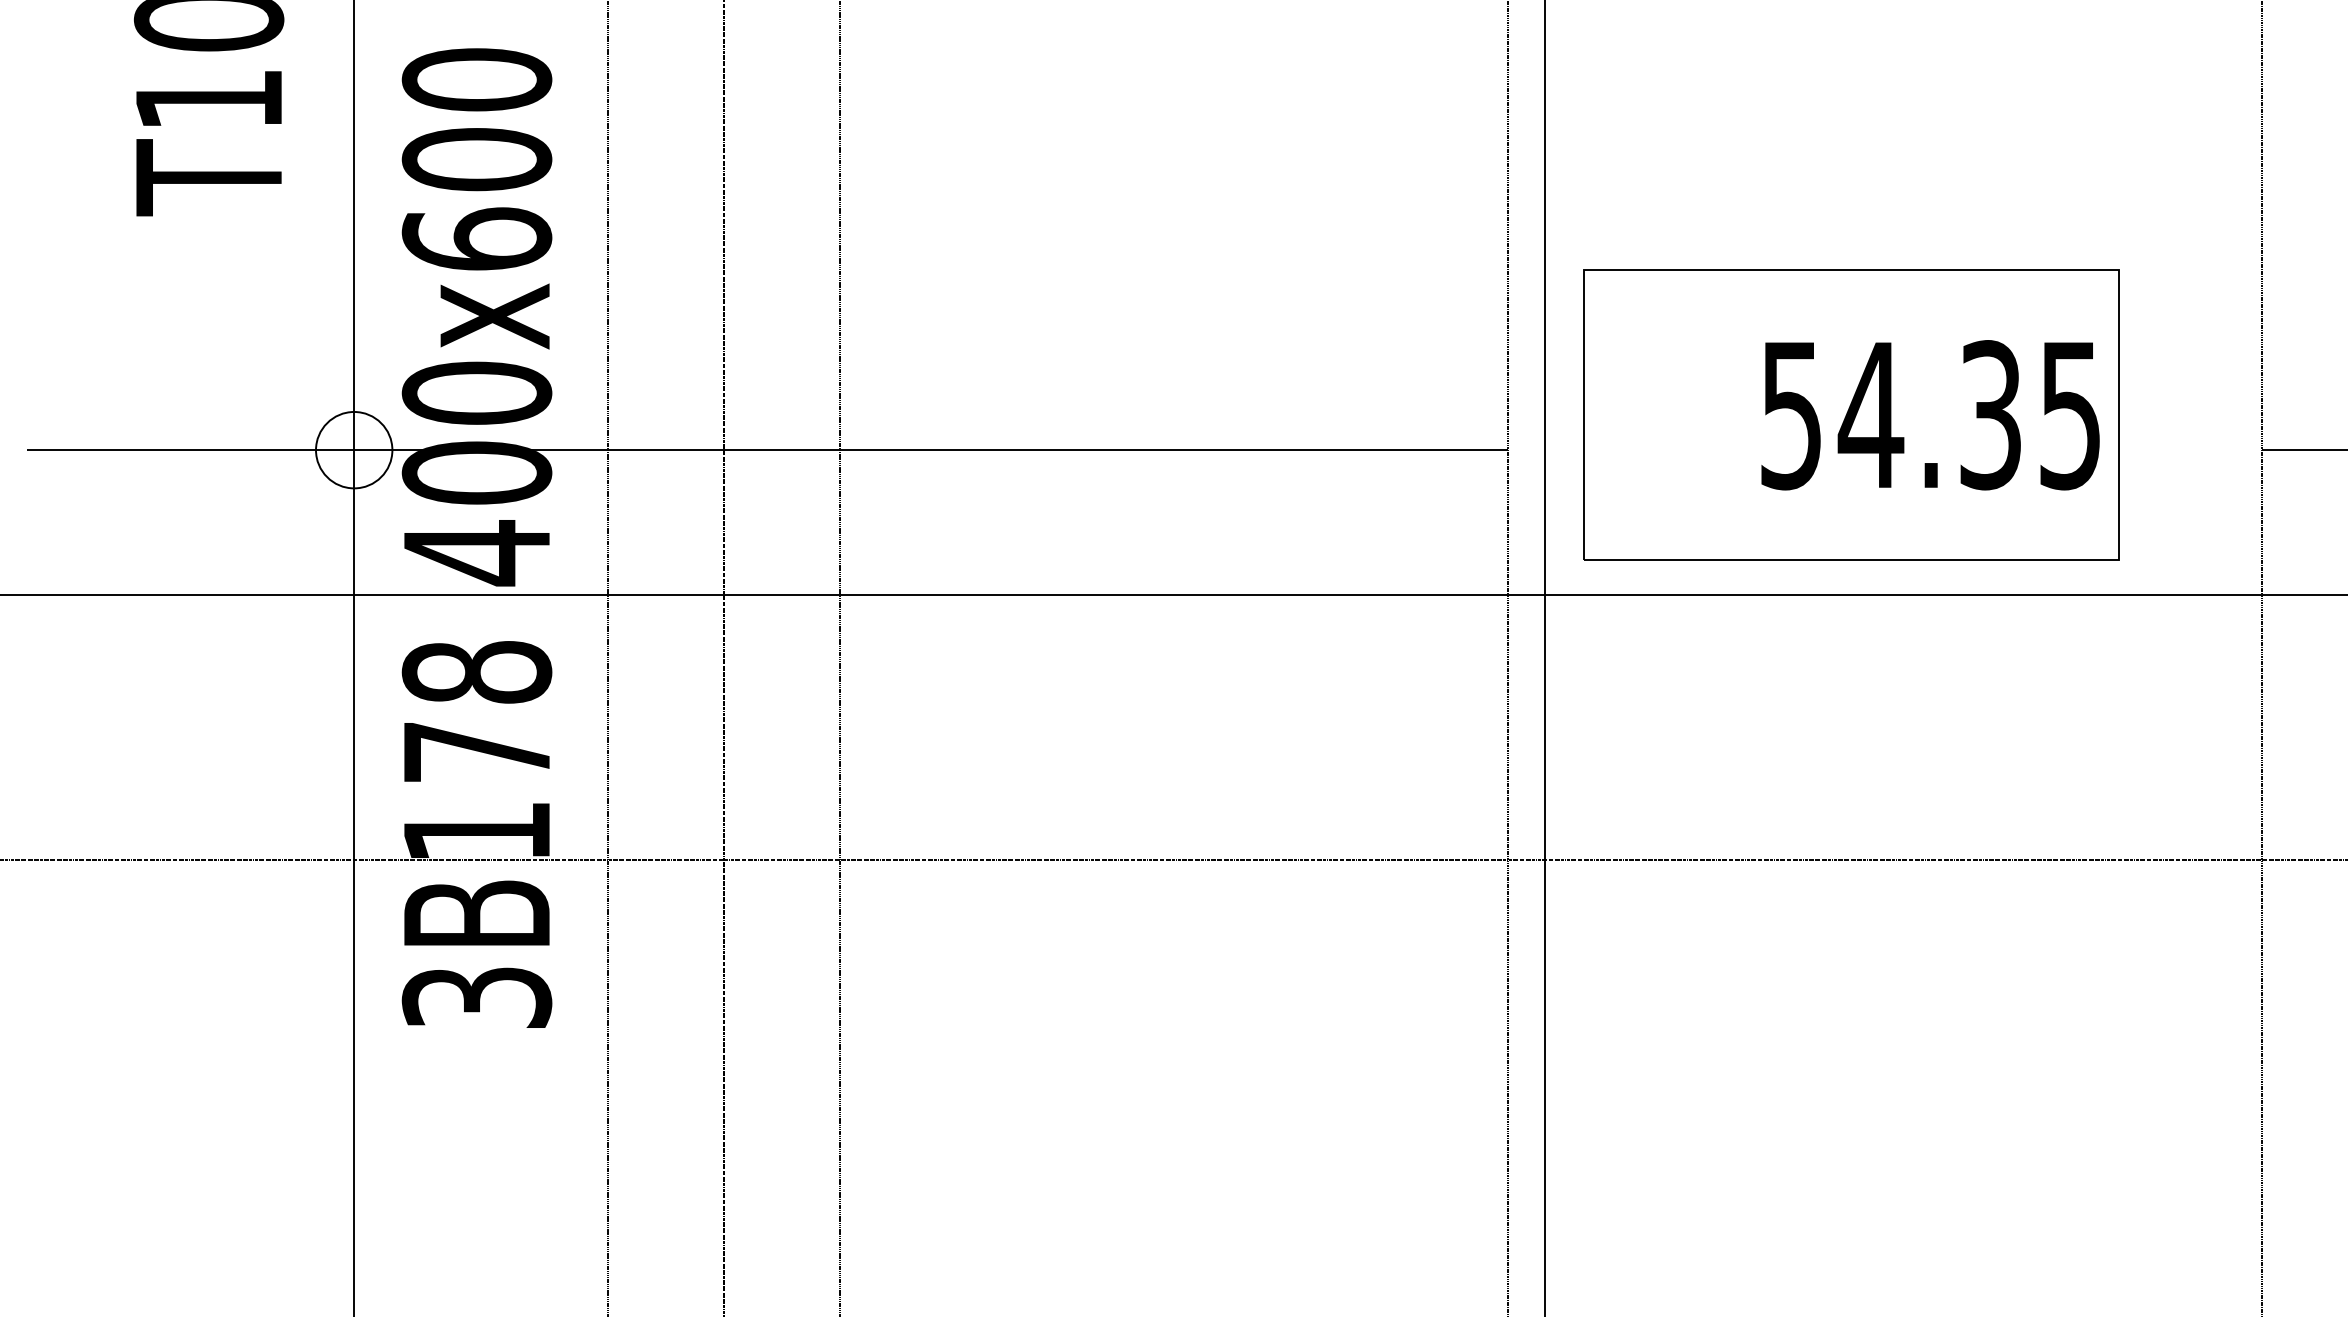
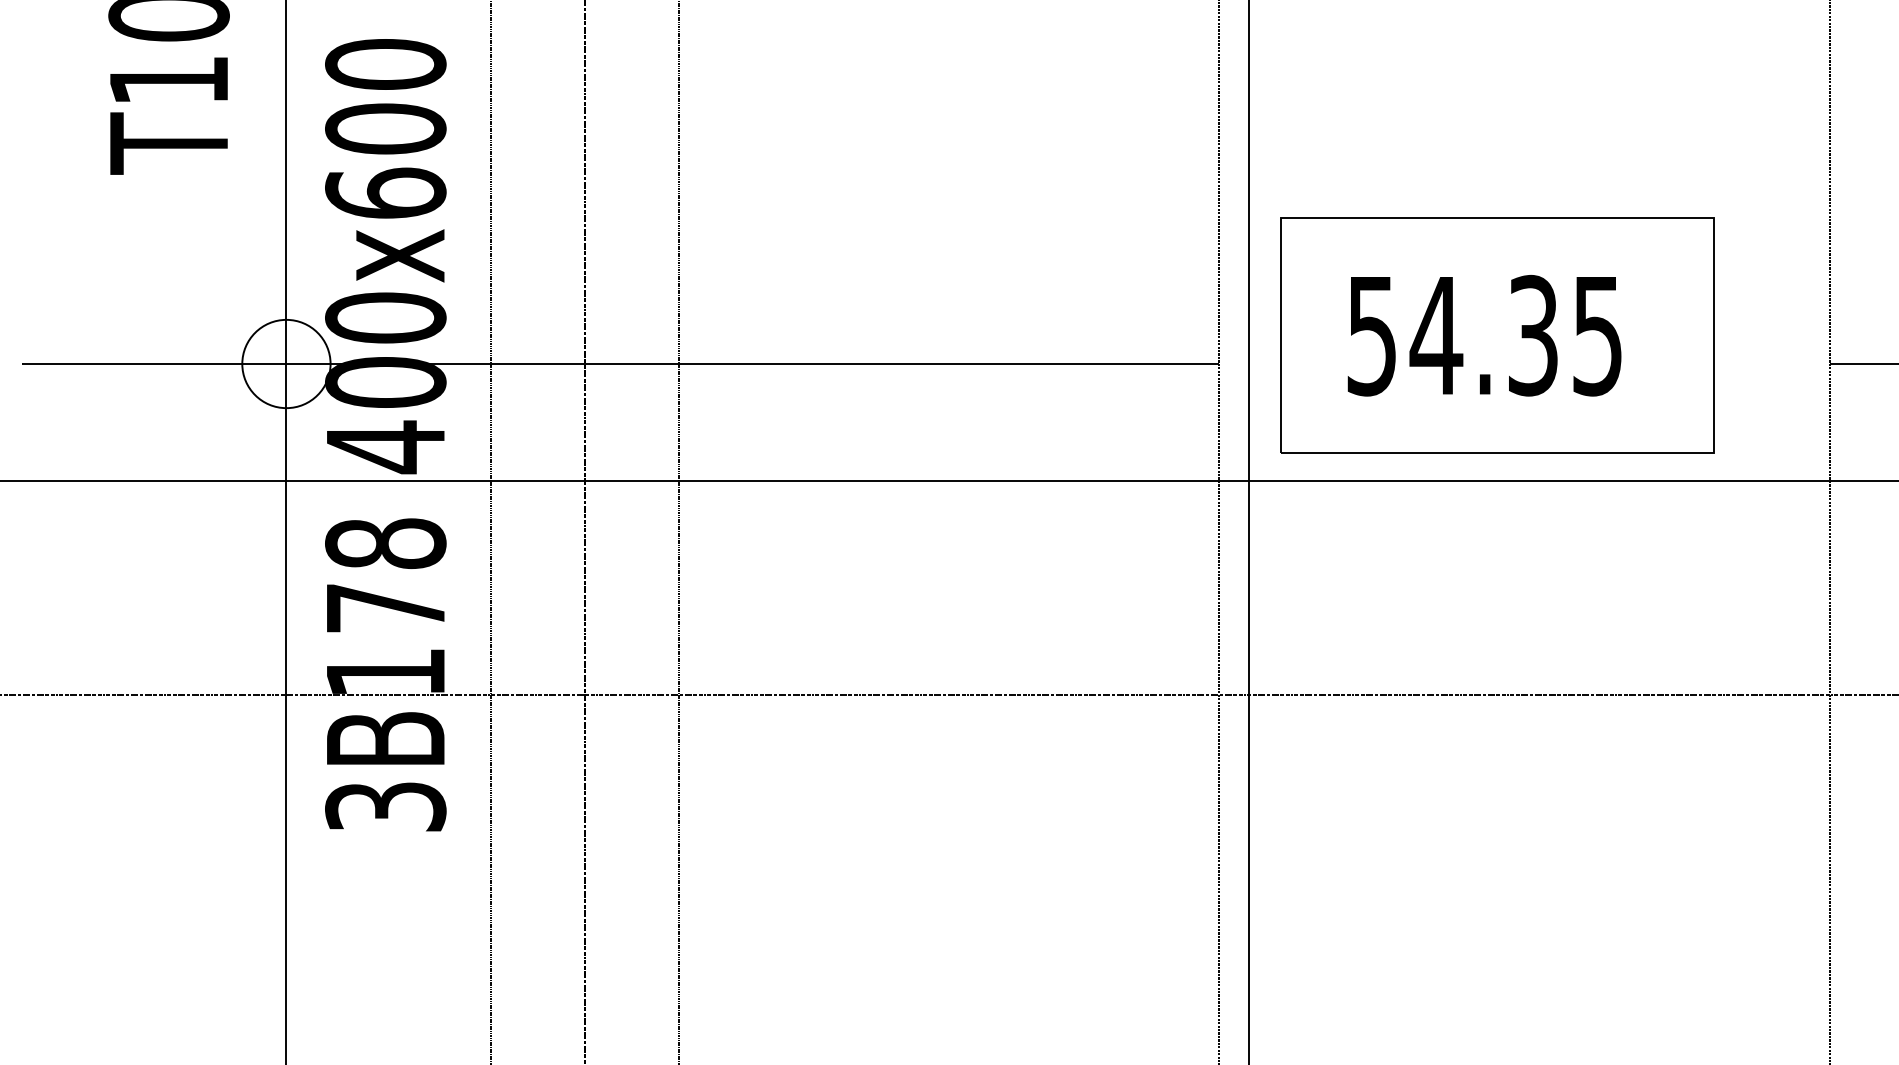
text: (1930, 415) -> (1484, 335), moved
circle: (353, 449) -> (285, 363), size x1.43

